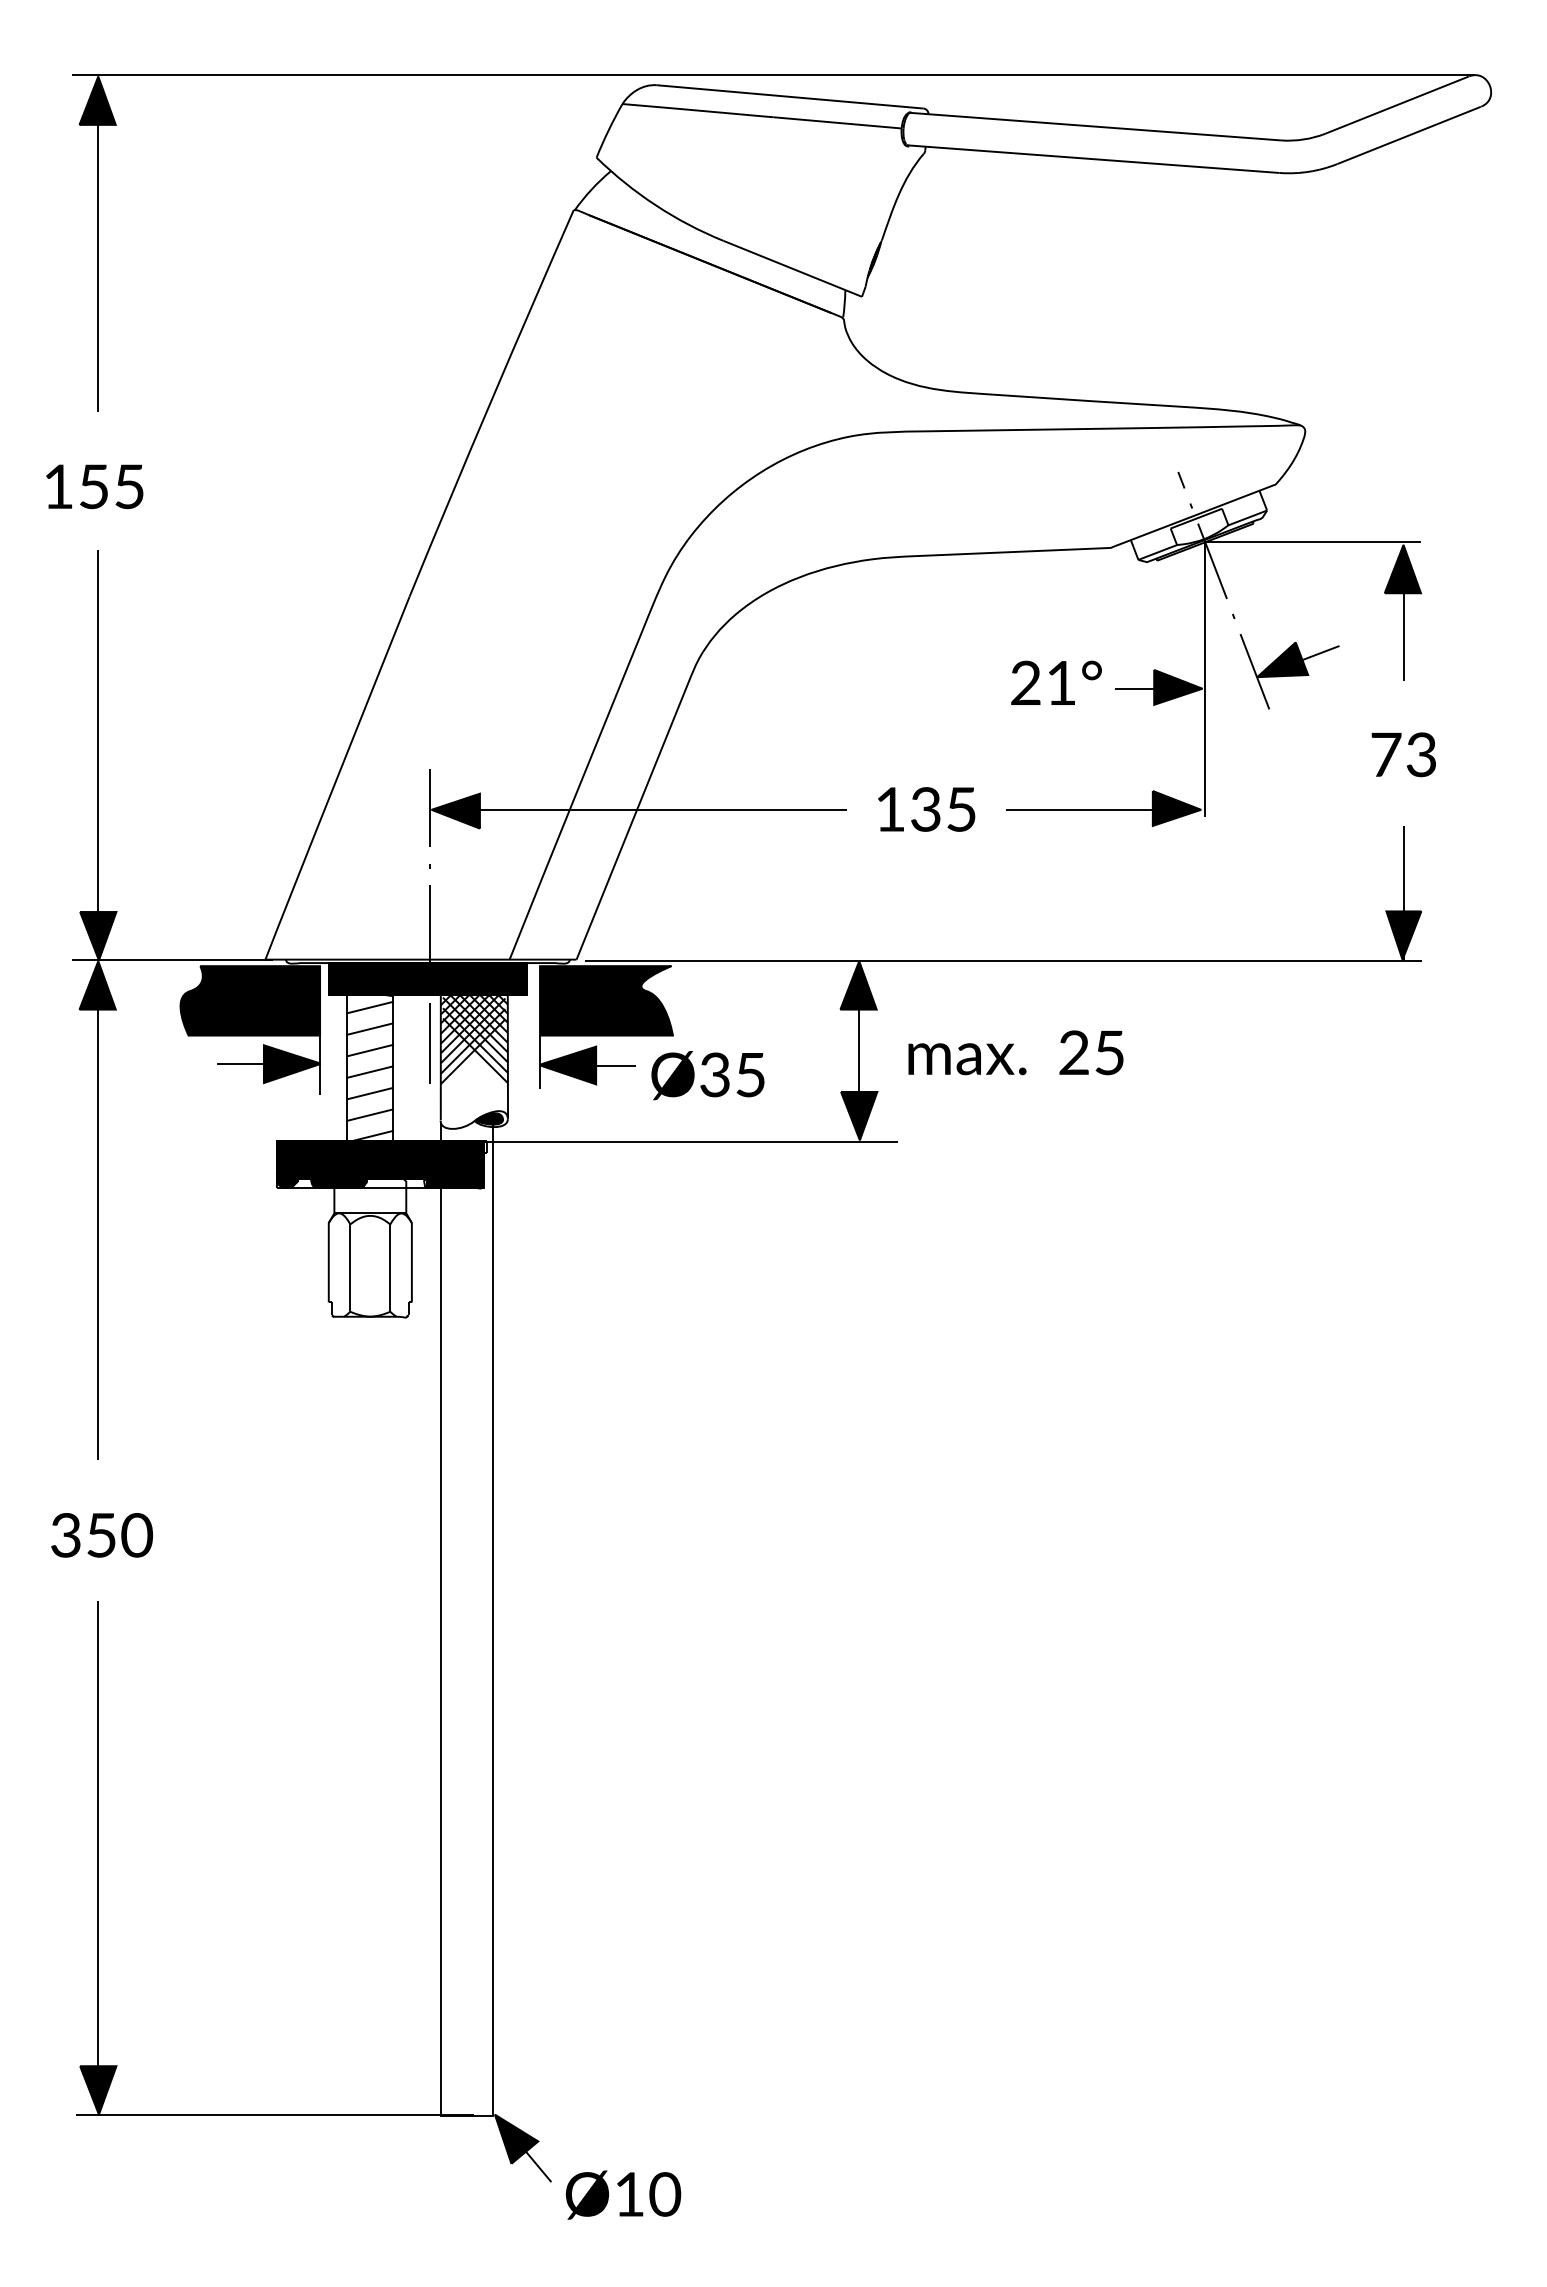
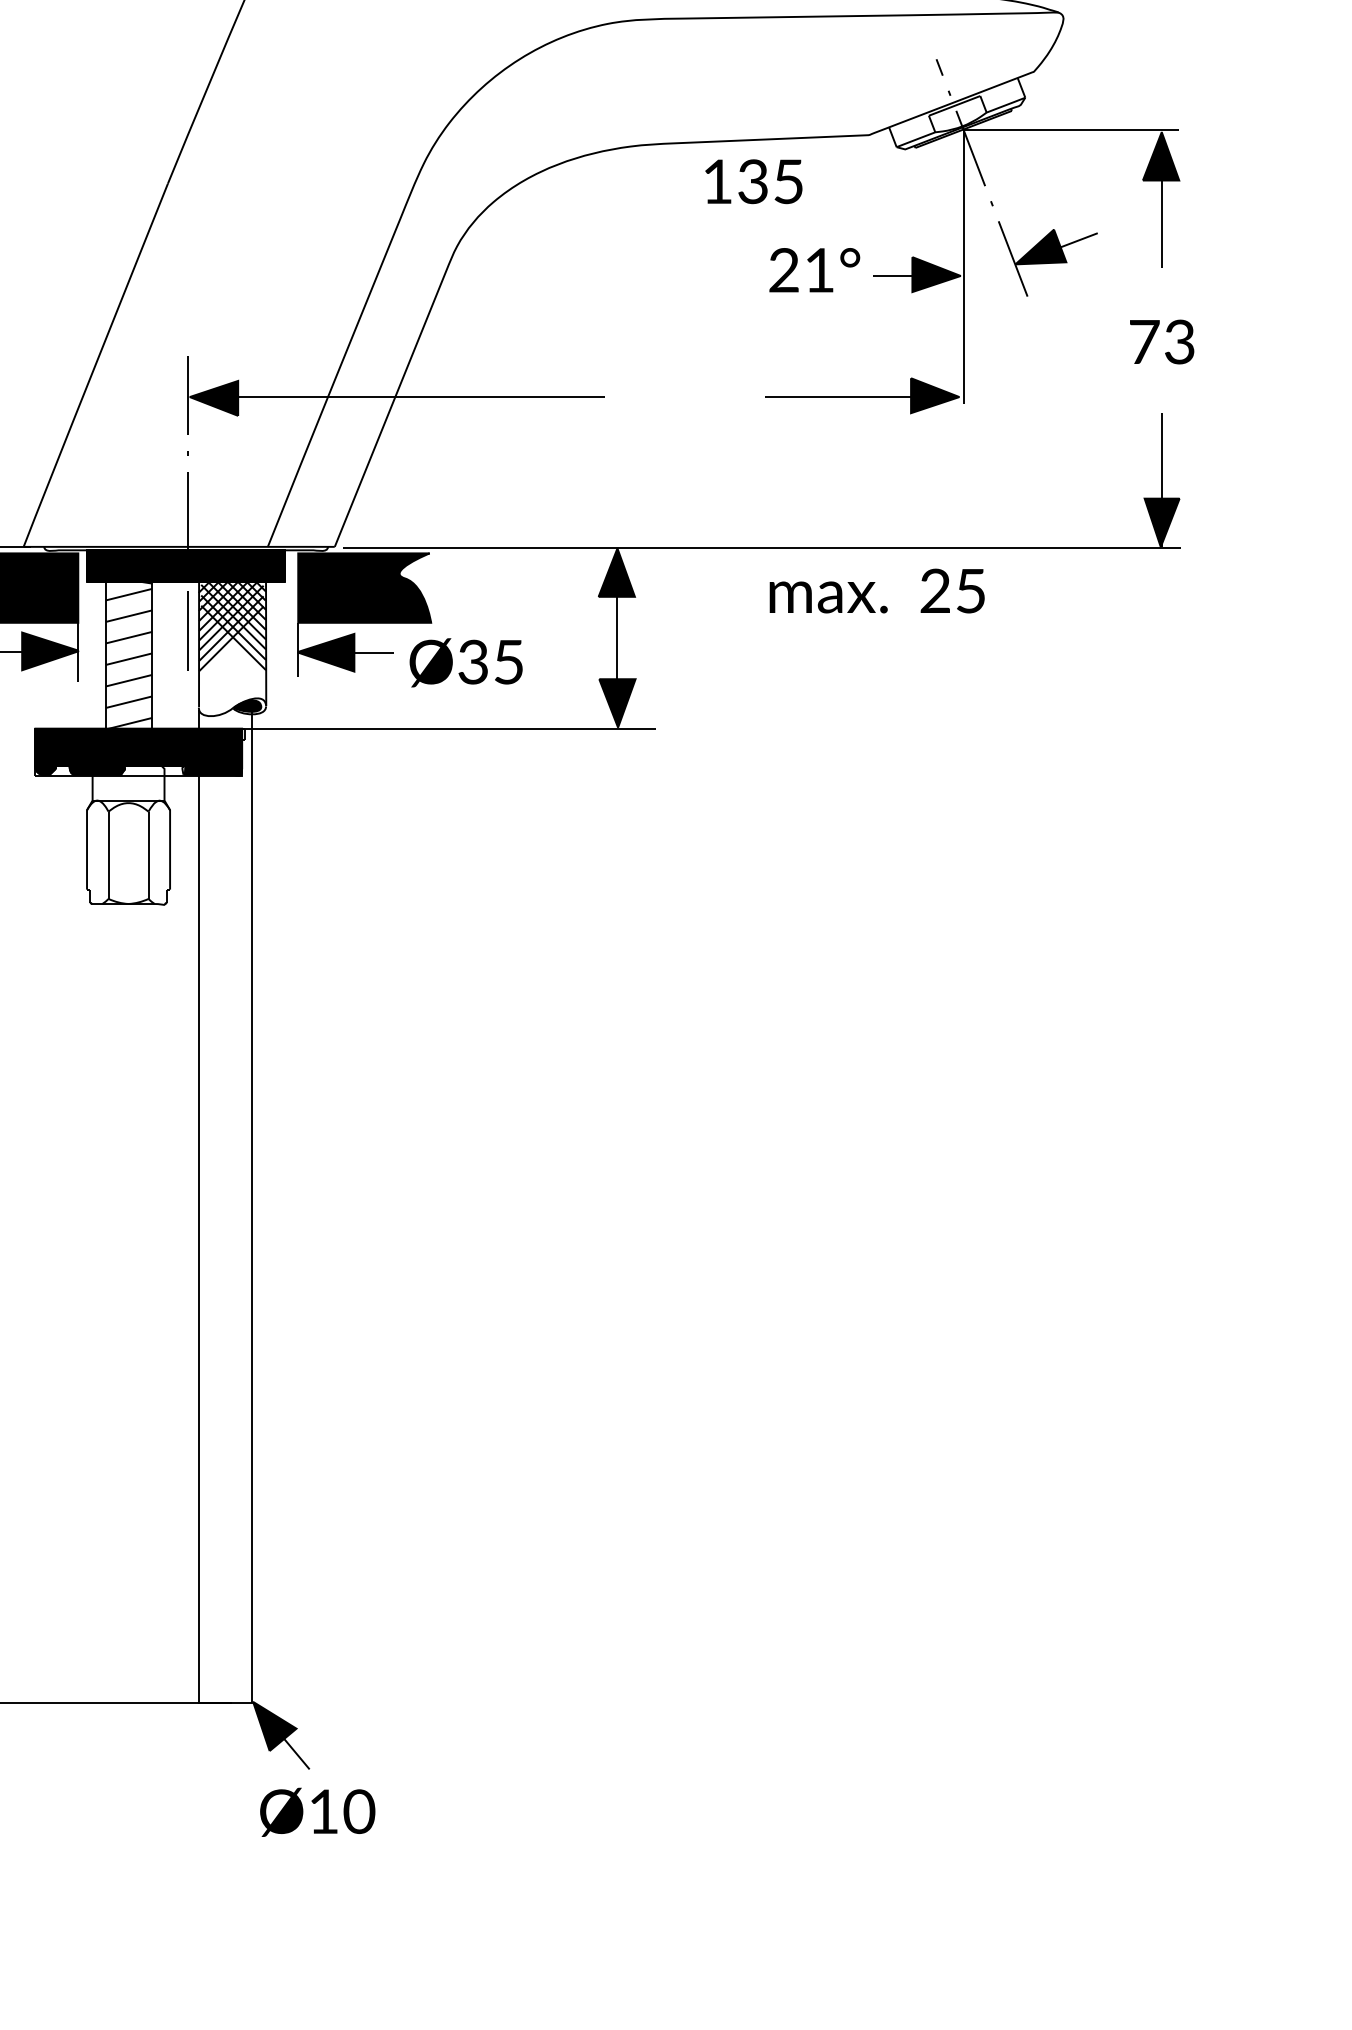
text: (926, 809) -> (753, 181), moved
text: (1015, 1052) -> (876, 590), moved
text: (623, 2194) -> (317, 1811), moved

